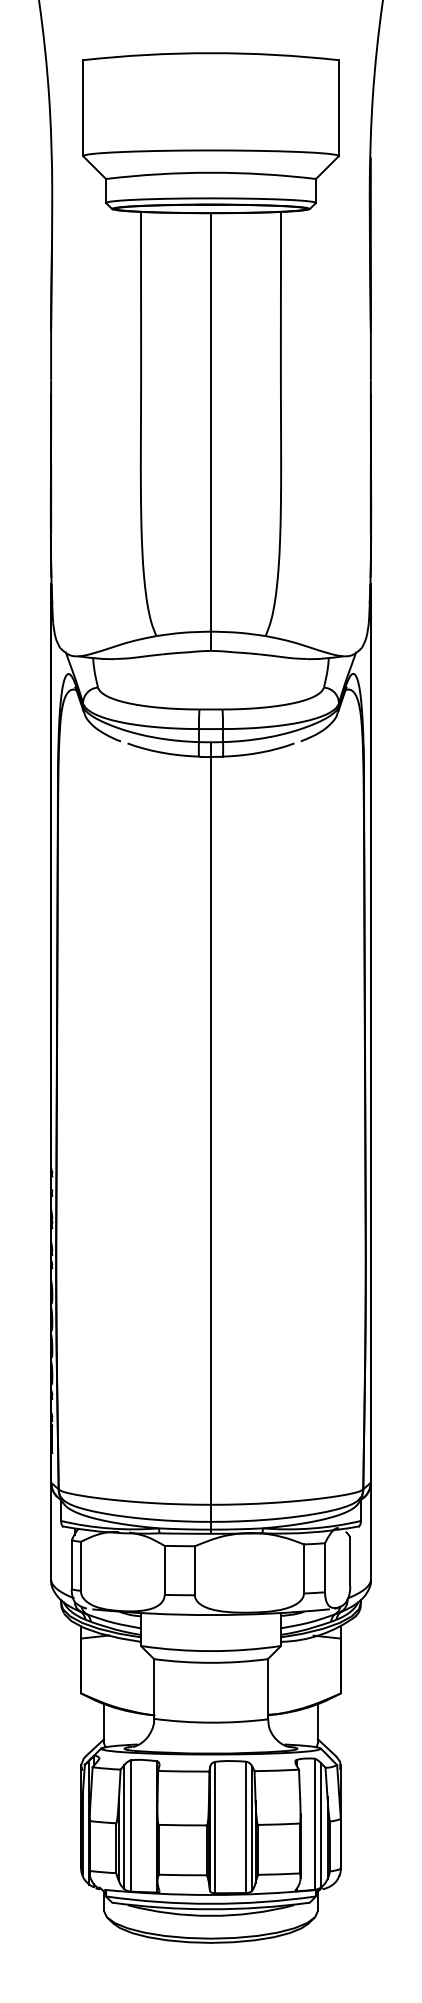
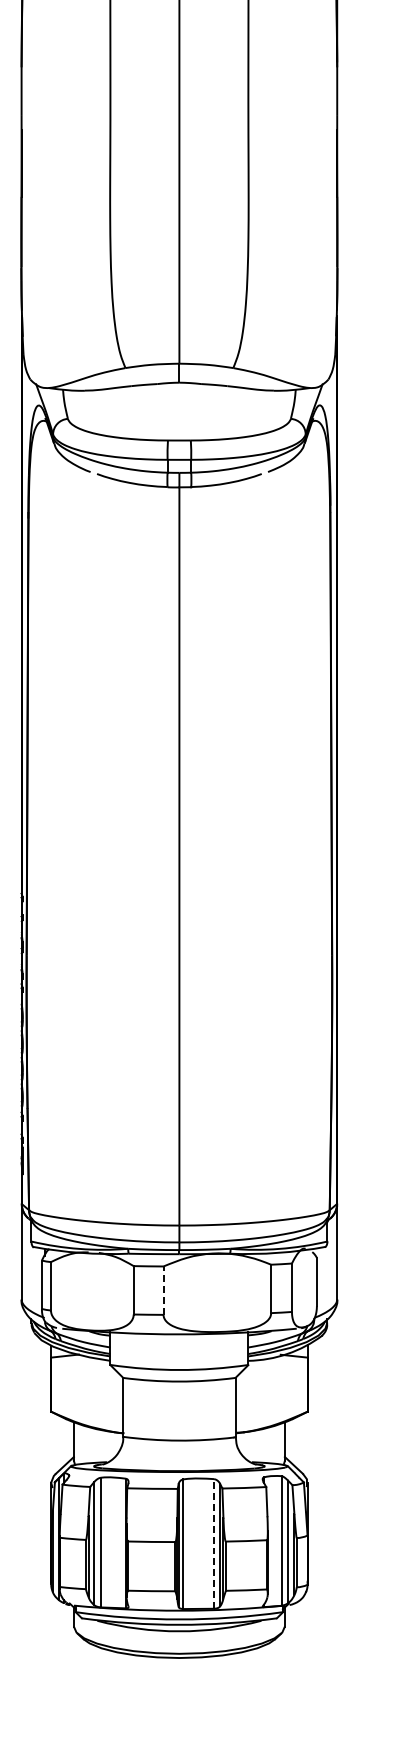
line: (194, 1570) -> (163, 1290), solid -> dashed
line: (246, 1827) -> (214, 1544), solid -> dashed

